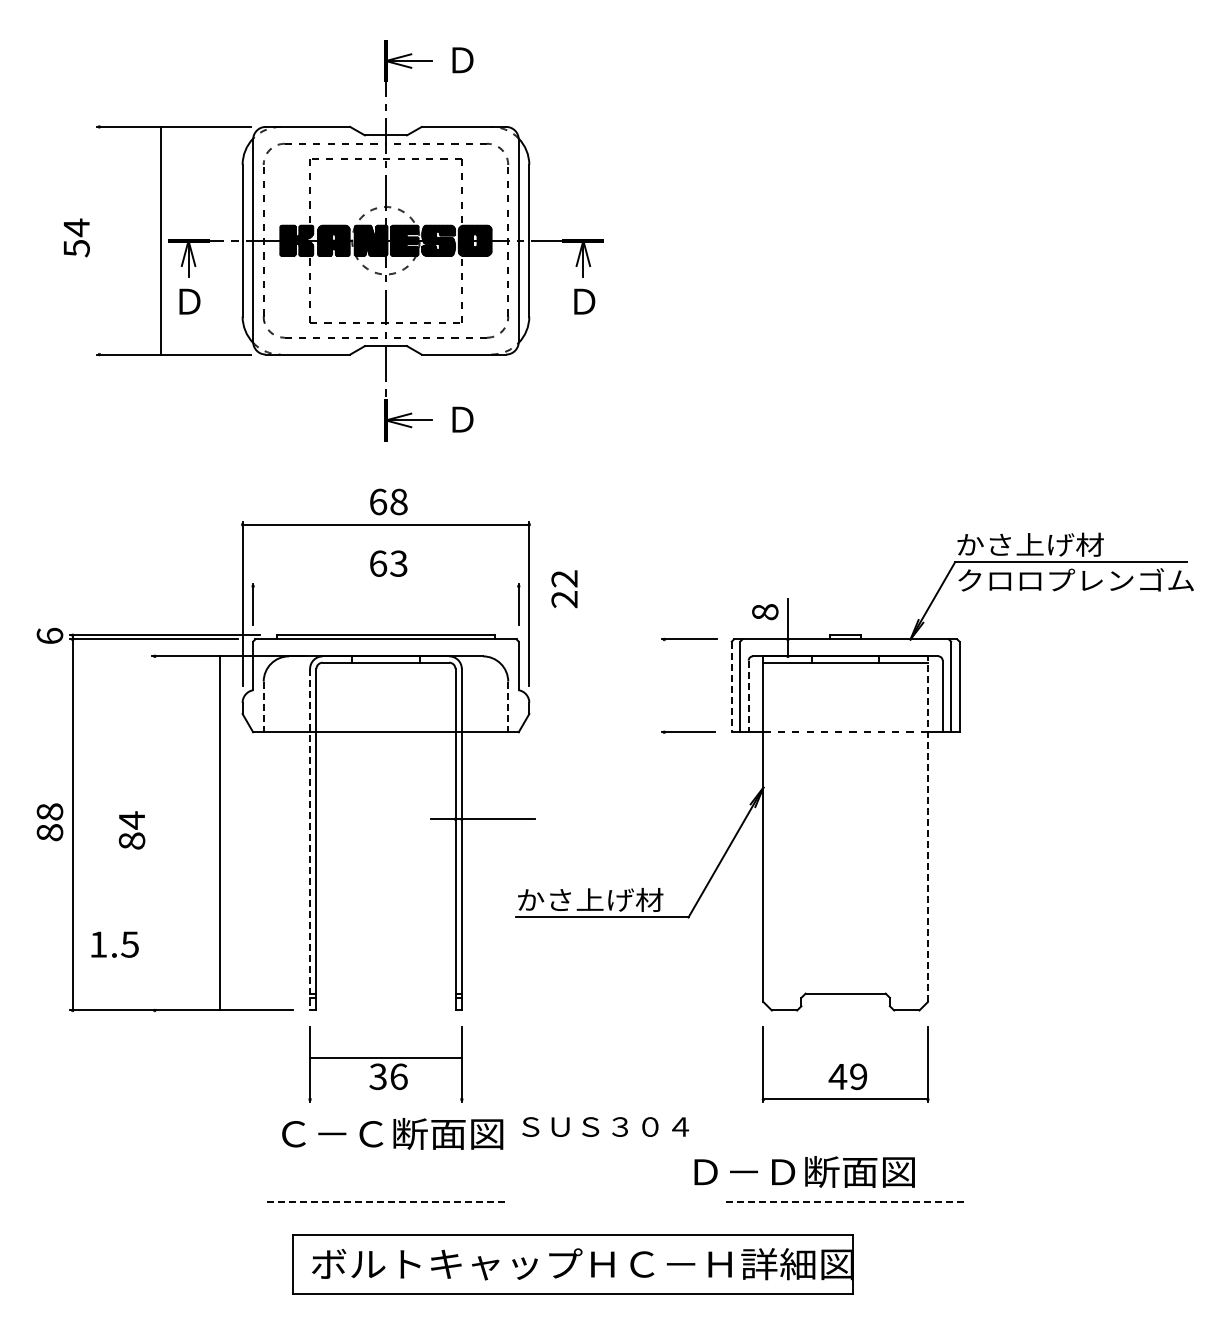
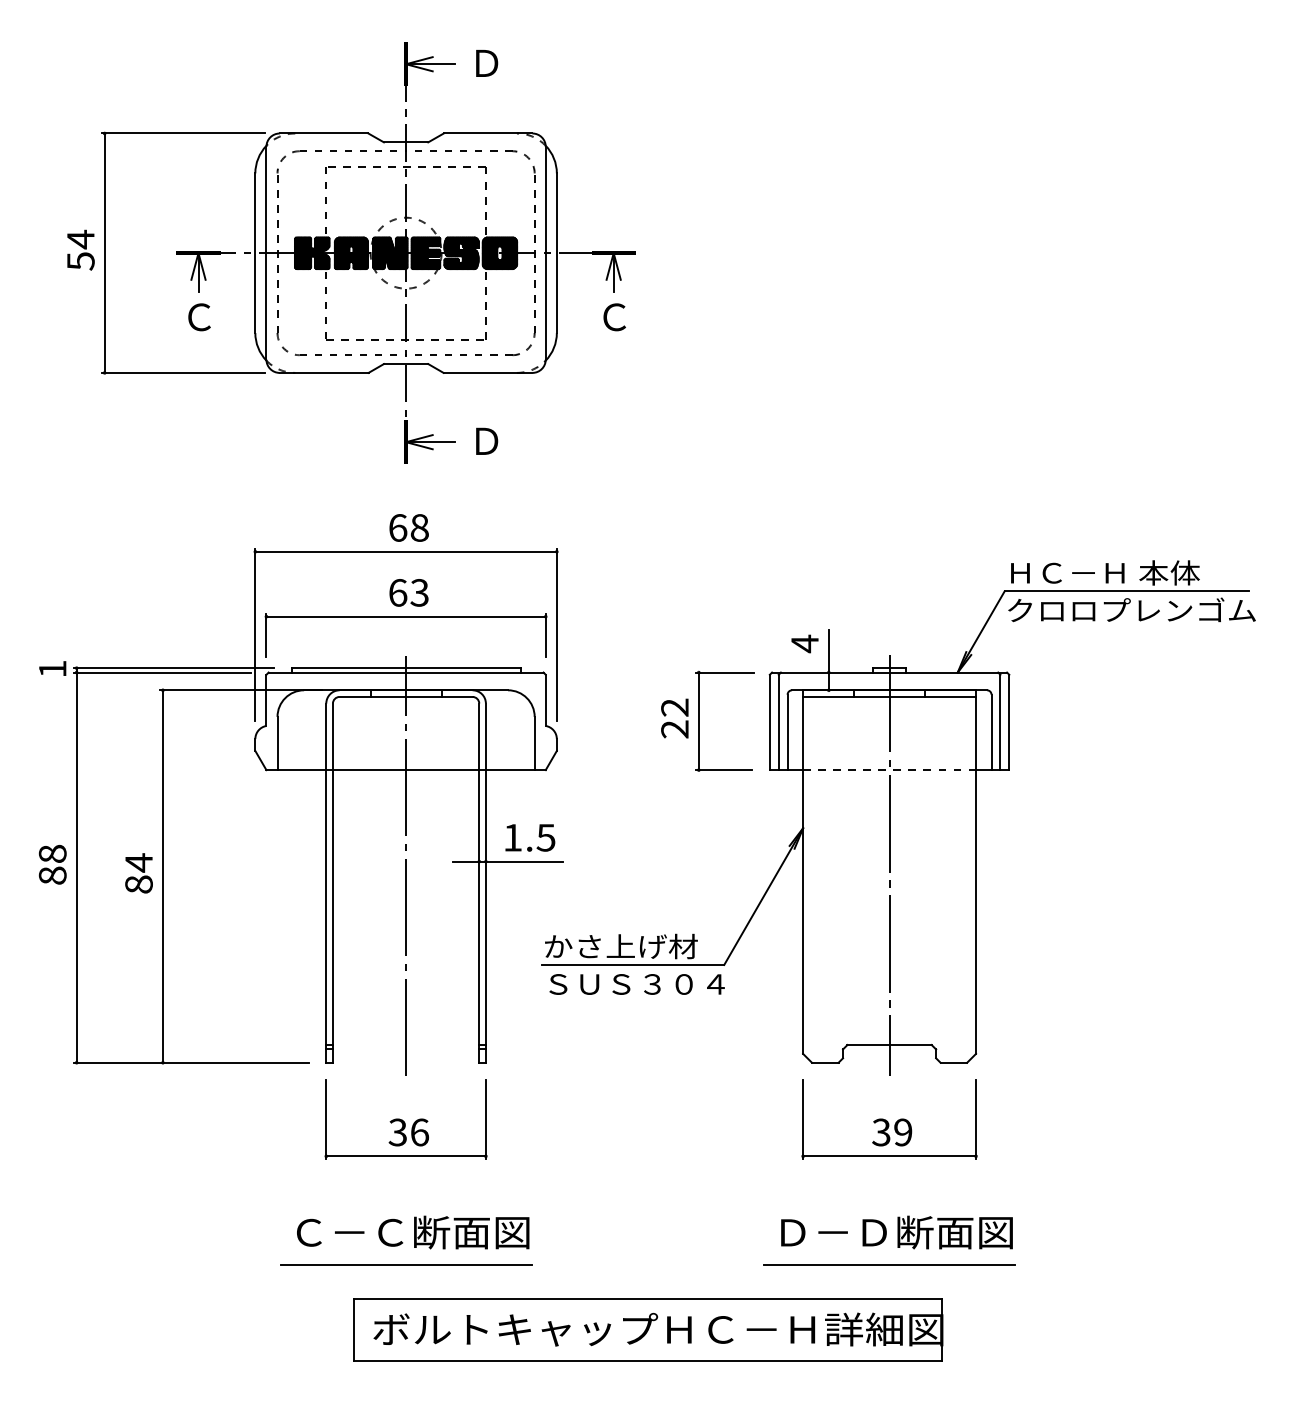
line: (161, 240) -> (104, 252), moved
text: (189, 301) -> (199, 317), Ｄ -> Ｃ
text: (584, 301) -> (614, 317), Ｄ -> Ｃ
text: (1048, 544) -> (1102, 572), かさ上げ材 -> ＨＣ－Ｈ 本体
line: (385, 586) -> (405, 616), added
text: (564, 589) -> (674, 718), moved
text: (765, 612) -> (805, 644), 8 -> 4
text: (49, 635) -> (52, 668), 6 -> 1
line: (664, 685) -> (699, 720), added
line: (731, 687) -> (769, 723), dashed -> solid
line: (748, 696) -> (787, 732), dashed -> solid
line: (263, 707) -> (277, 744), dashed -> solid
line: (508, 707) -> (534, 744), dashed -> solid
line: (845, 822) -> (889, 865), added
line: (385, 823) -> (405, 866), added
line: (927, 829) -> (975, 872), dashed -> solid
line: (219, 833) -> (162, 876), moved
line: (310, 839) -> (326, 882), dashed -> solid
text: (114, 944) -> (529, 837), moved
line: (385, 1058) -> (405, 1156), moved
text: (837, 1076) -> (880, 1132), 49 -> 39
text: (605, 1126) -> (636, 983), moved
text: (392, 1133) -> (412, 1232), moved
text: (804, 1171) -> (896, 1232), moved
line: (386, 1202) -> (406, 1264), dashed -> solid
line: (846, 1202) -> (890, 1264), dashed -> solid
part: (572, 1264) -> (647, 1329), moved

